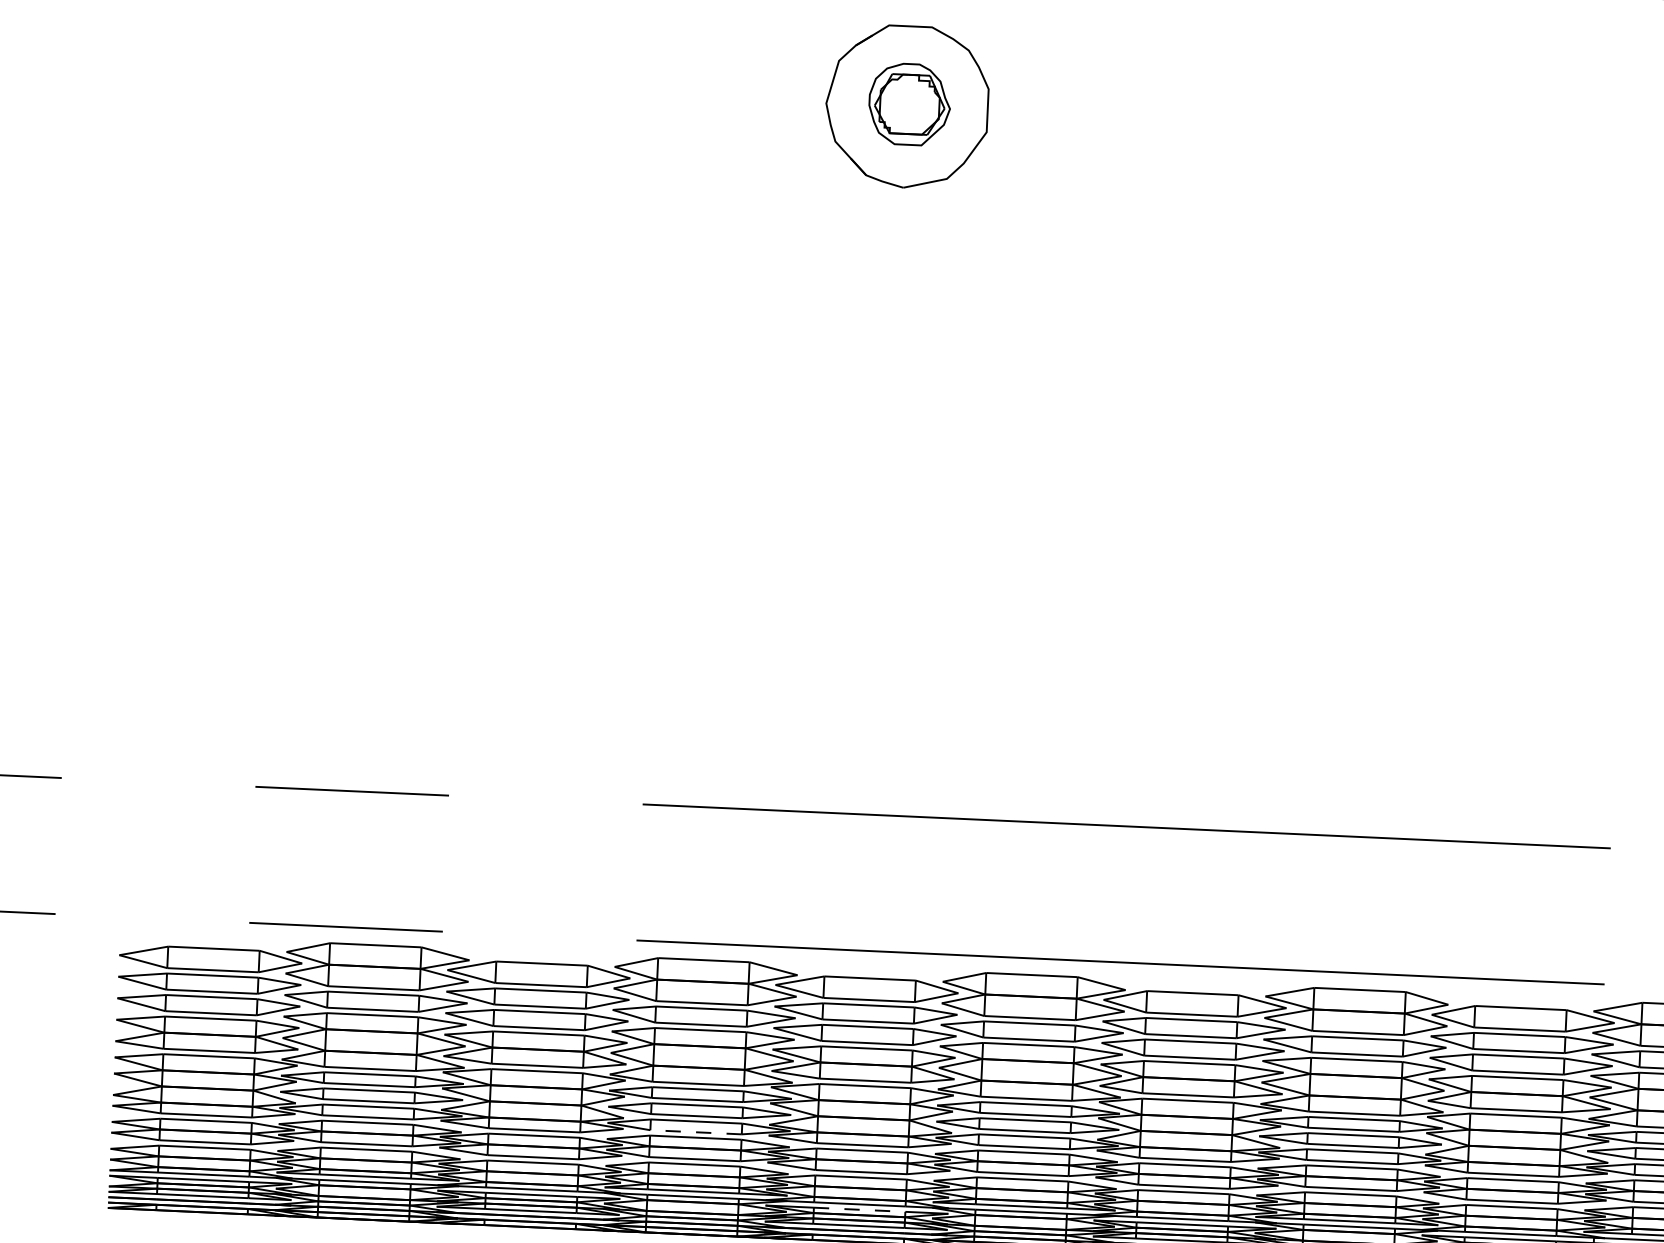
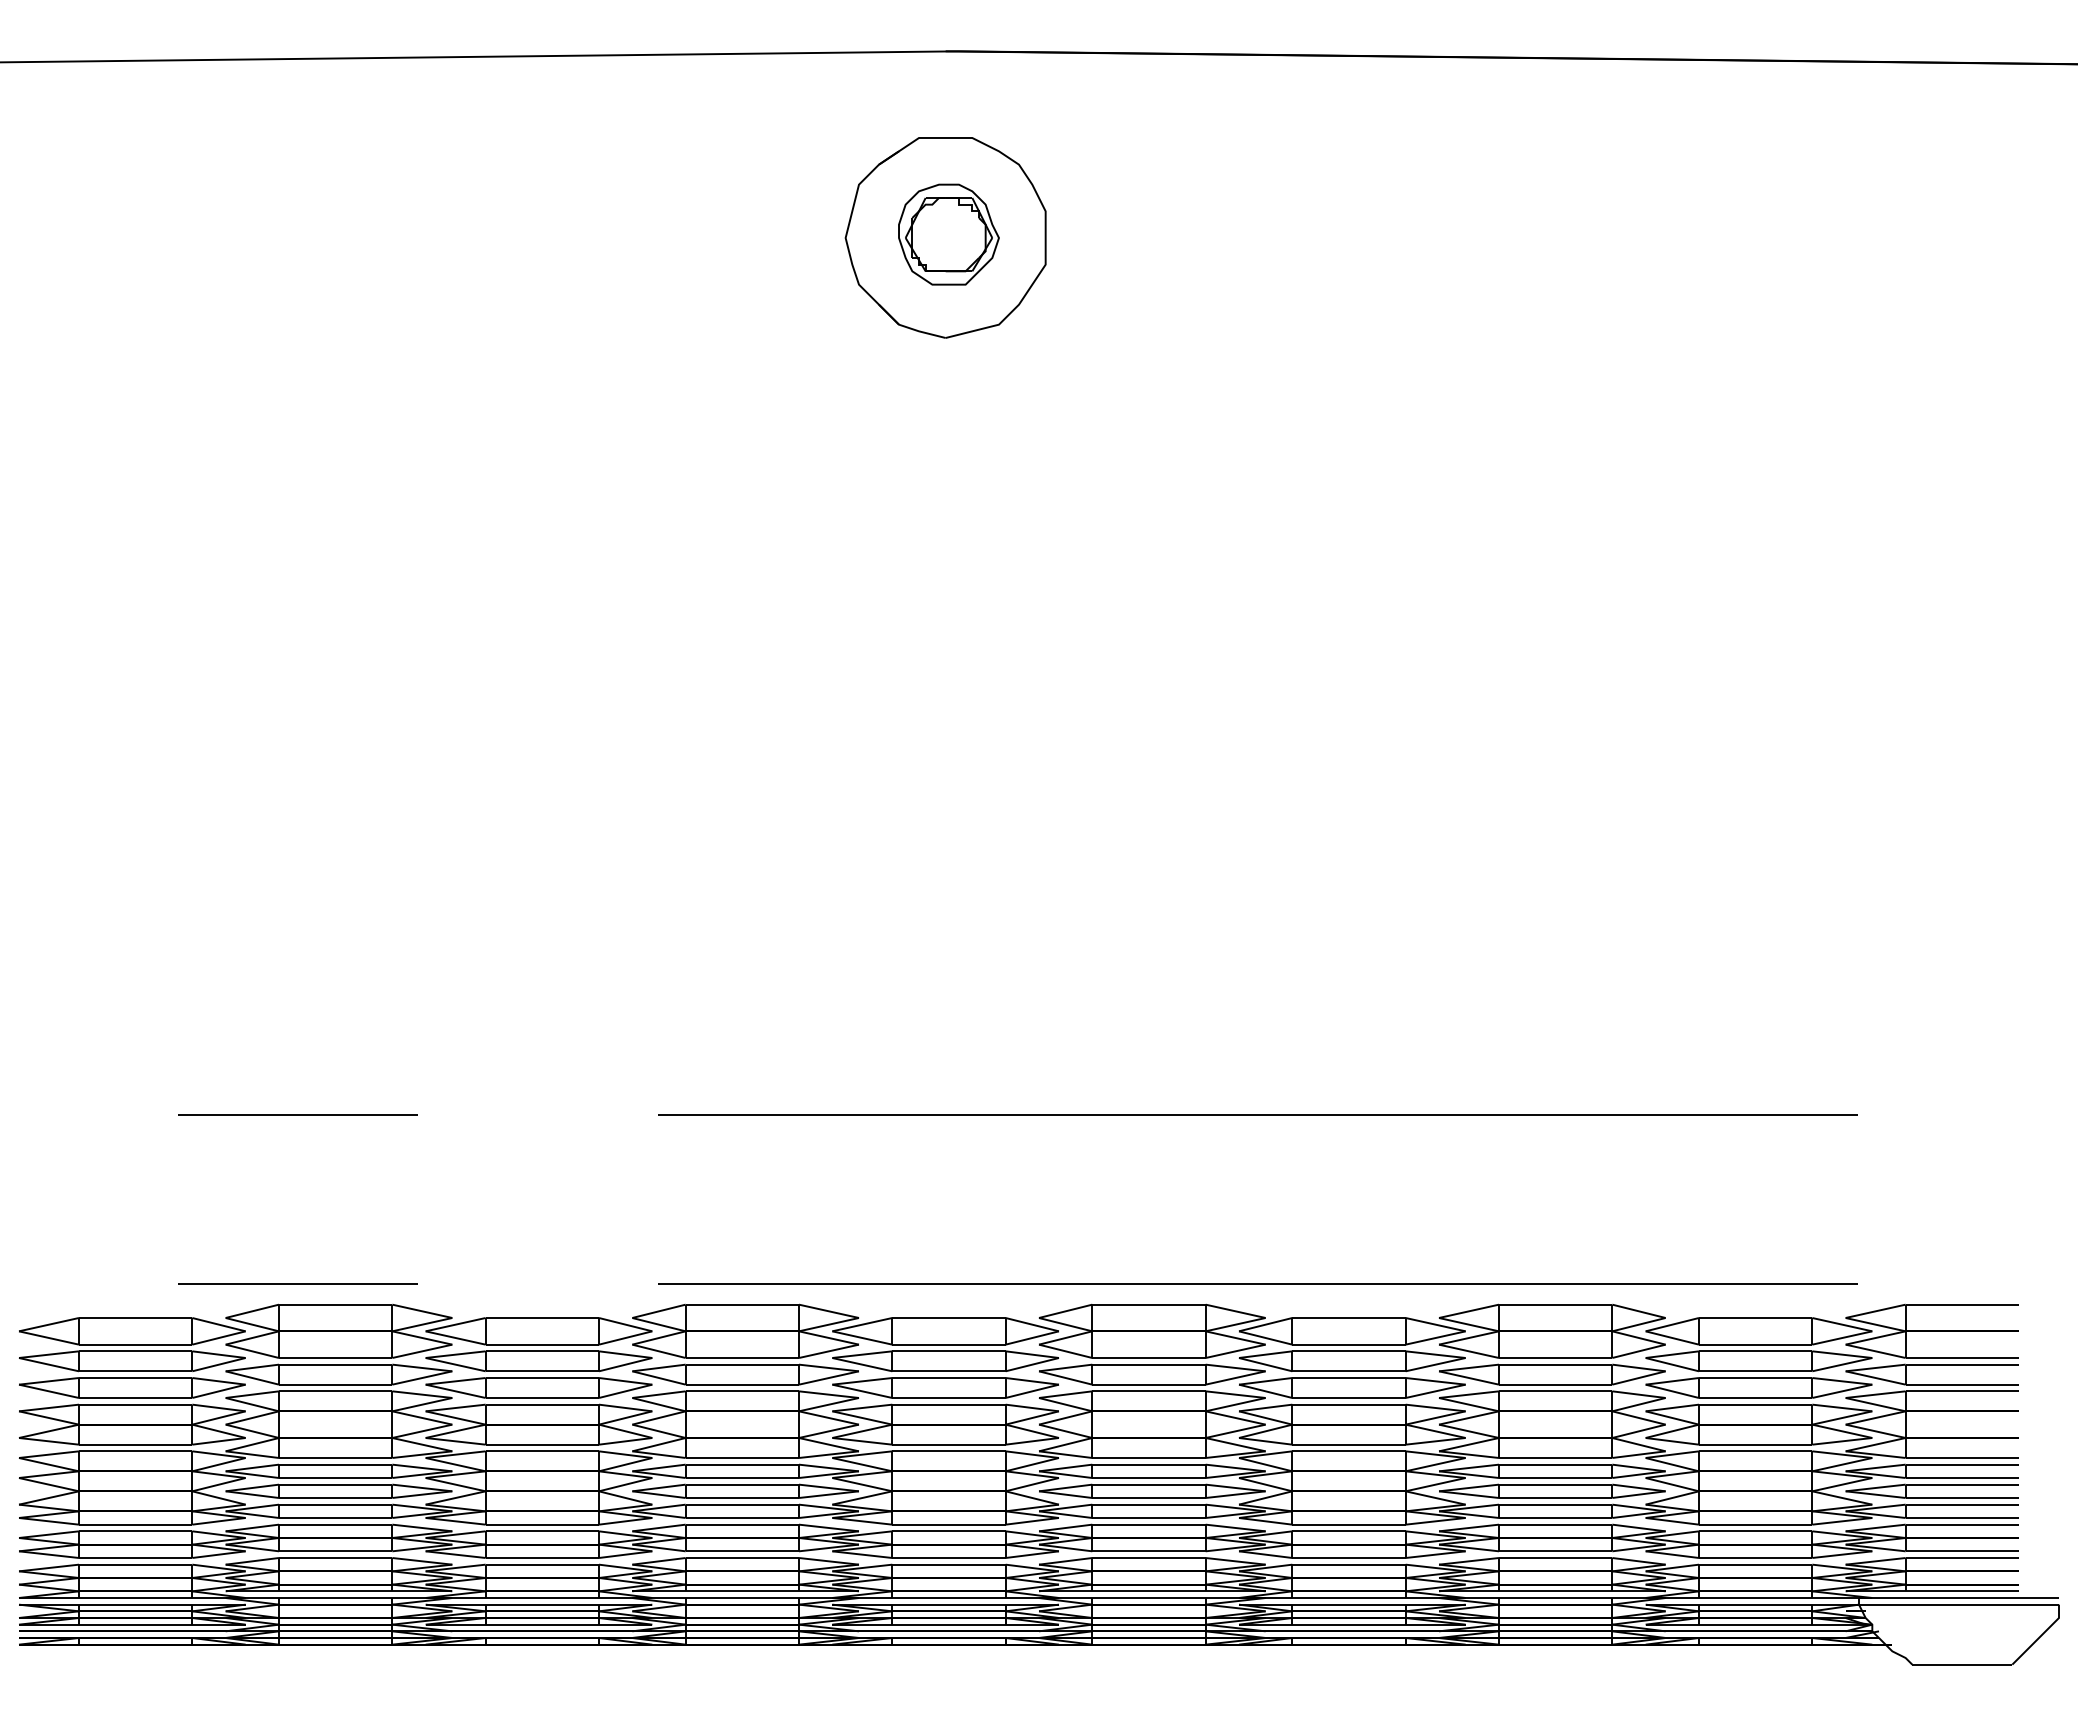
line: (696, 1131) -> (742, 1517), dashed -> solid
line: (860, 1209) -> (949, 1604), dashed -> solid

